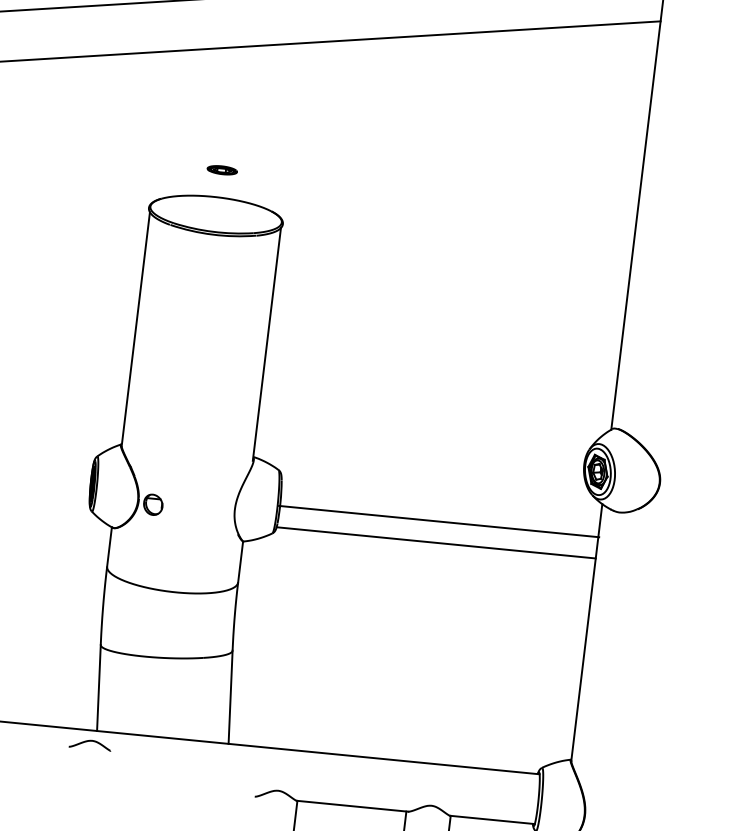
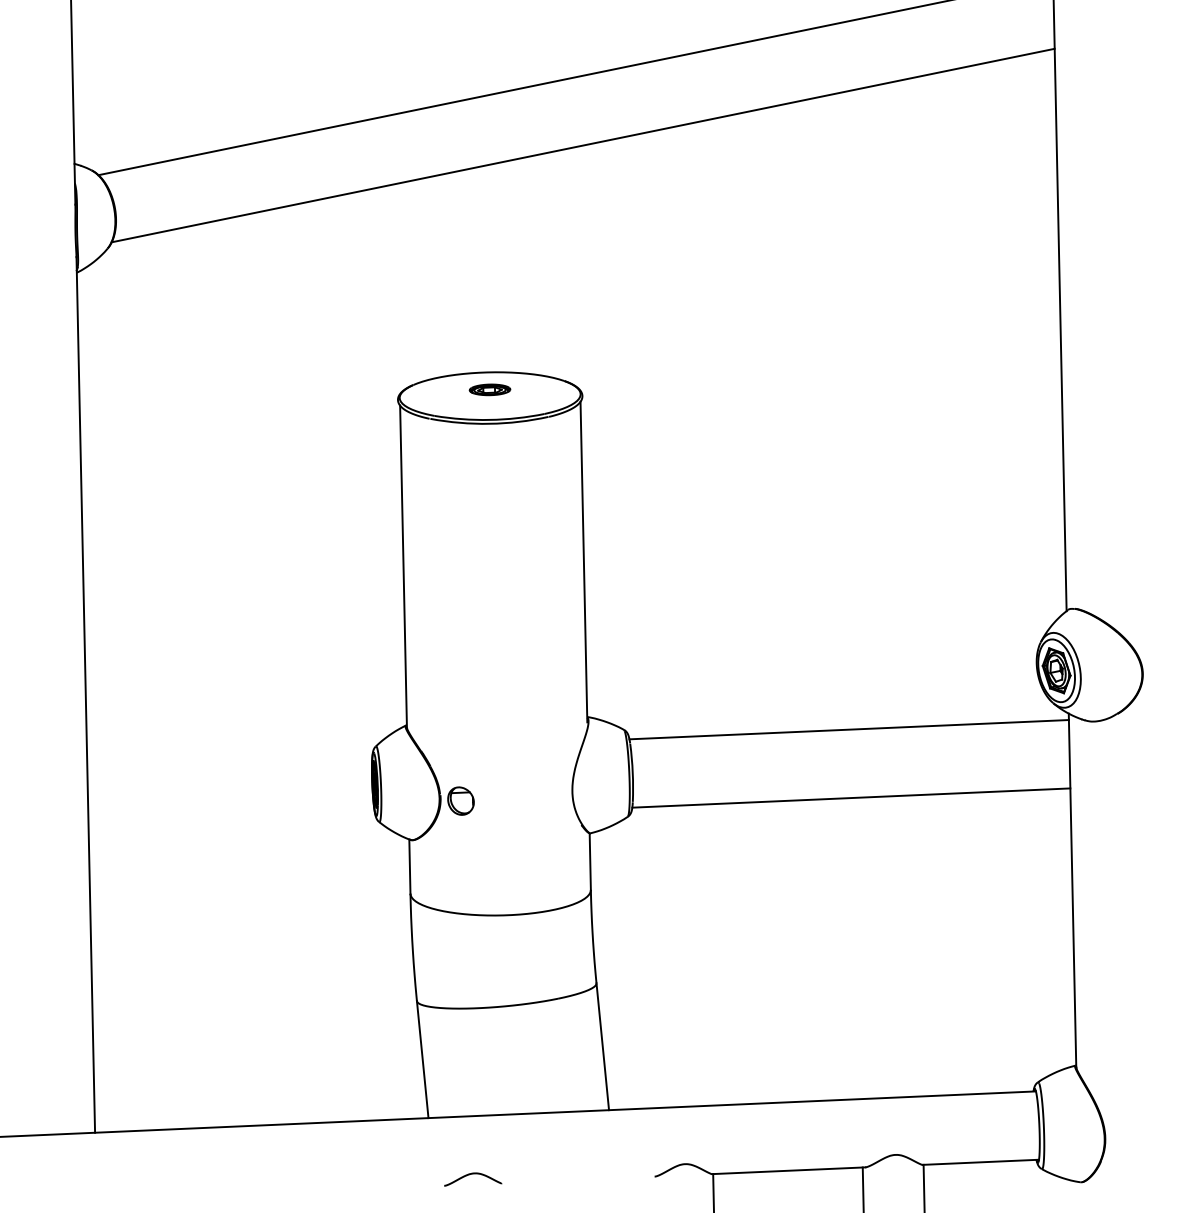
part: (221, 169) -> (489, 389), moved
line: (438, 521) -> (848, 729), moved
curve: (91, 741) -> (473, 1174), moved

